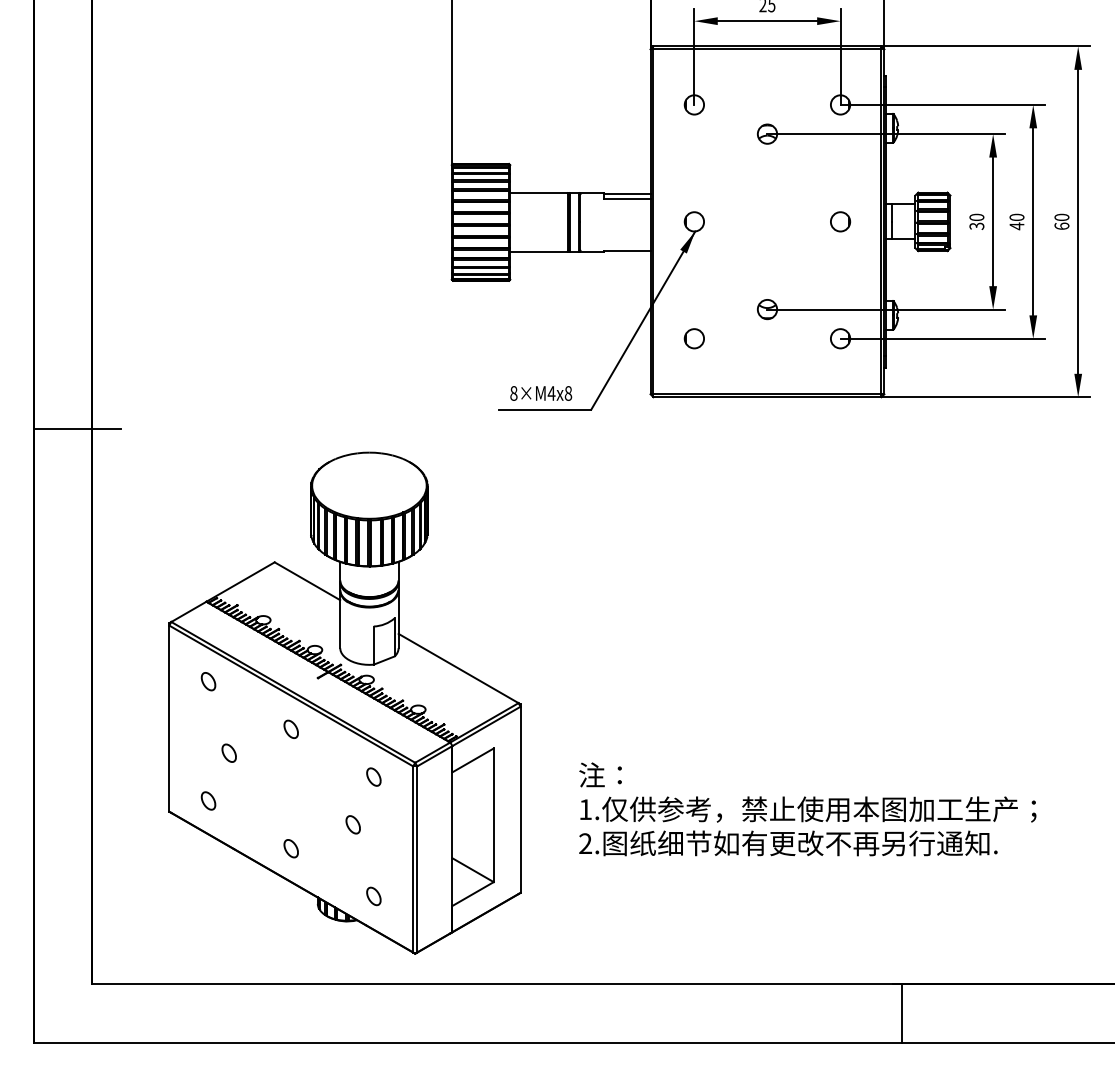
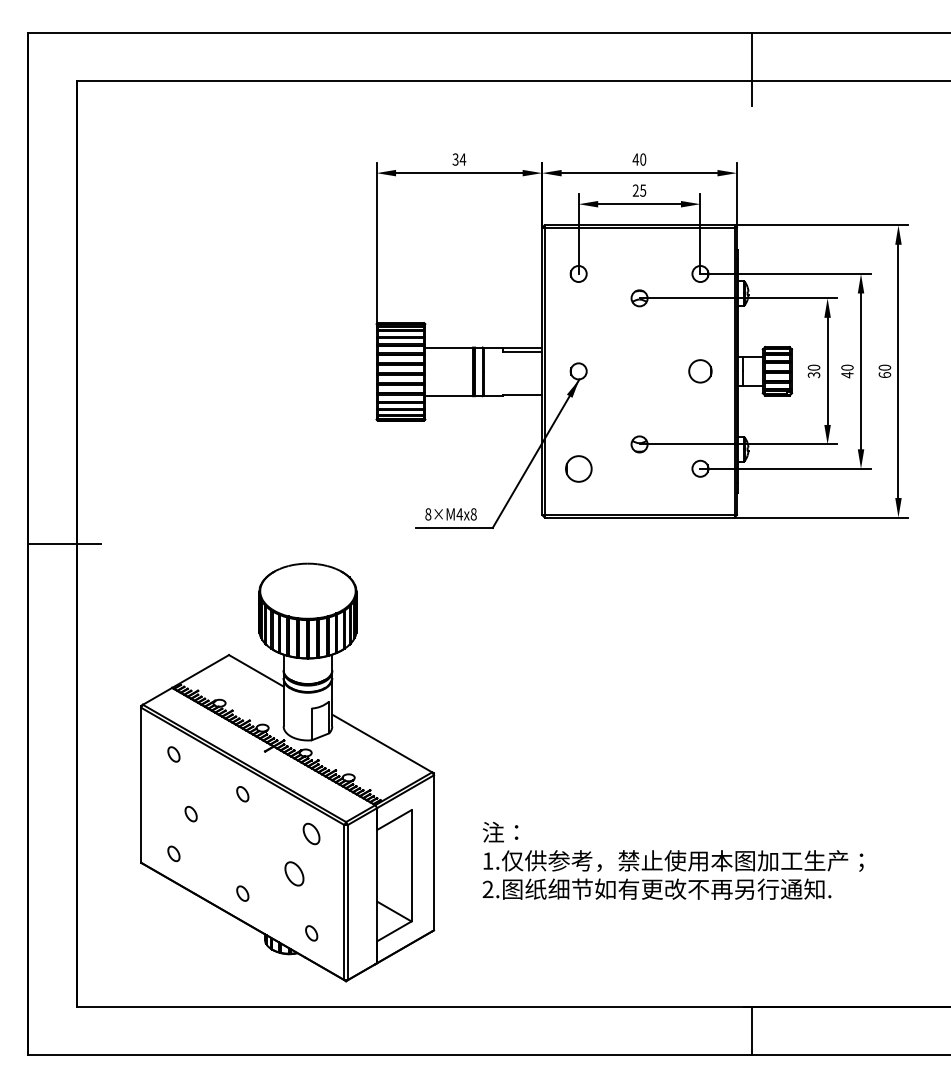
circle: (840, 221) -> (700, 371), size x1.4
circle: (694, 338) -> (578, 468), size x1.6
part: (373, 776) -> (311, 833), size x1.4
part: (353, 824) -> (294, 873), size x1.6

